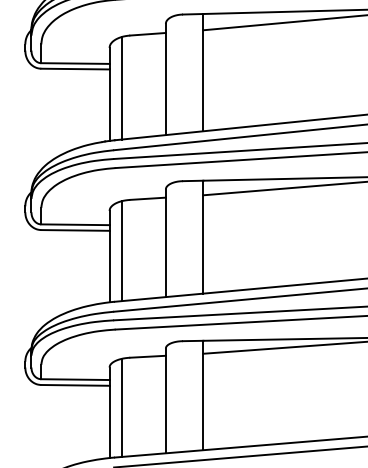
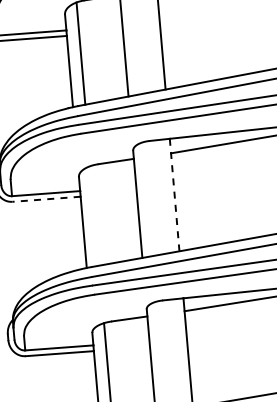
line: (74, 230) -> (45, 199), solid -> dashed
line: (203, 237) -> (174, 195), solid -> dashed
line: (122, 251) -> (95, 216), removed

